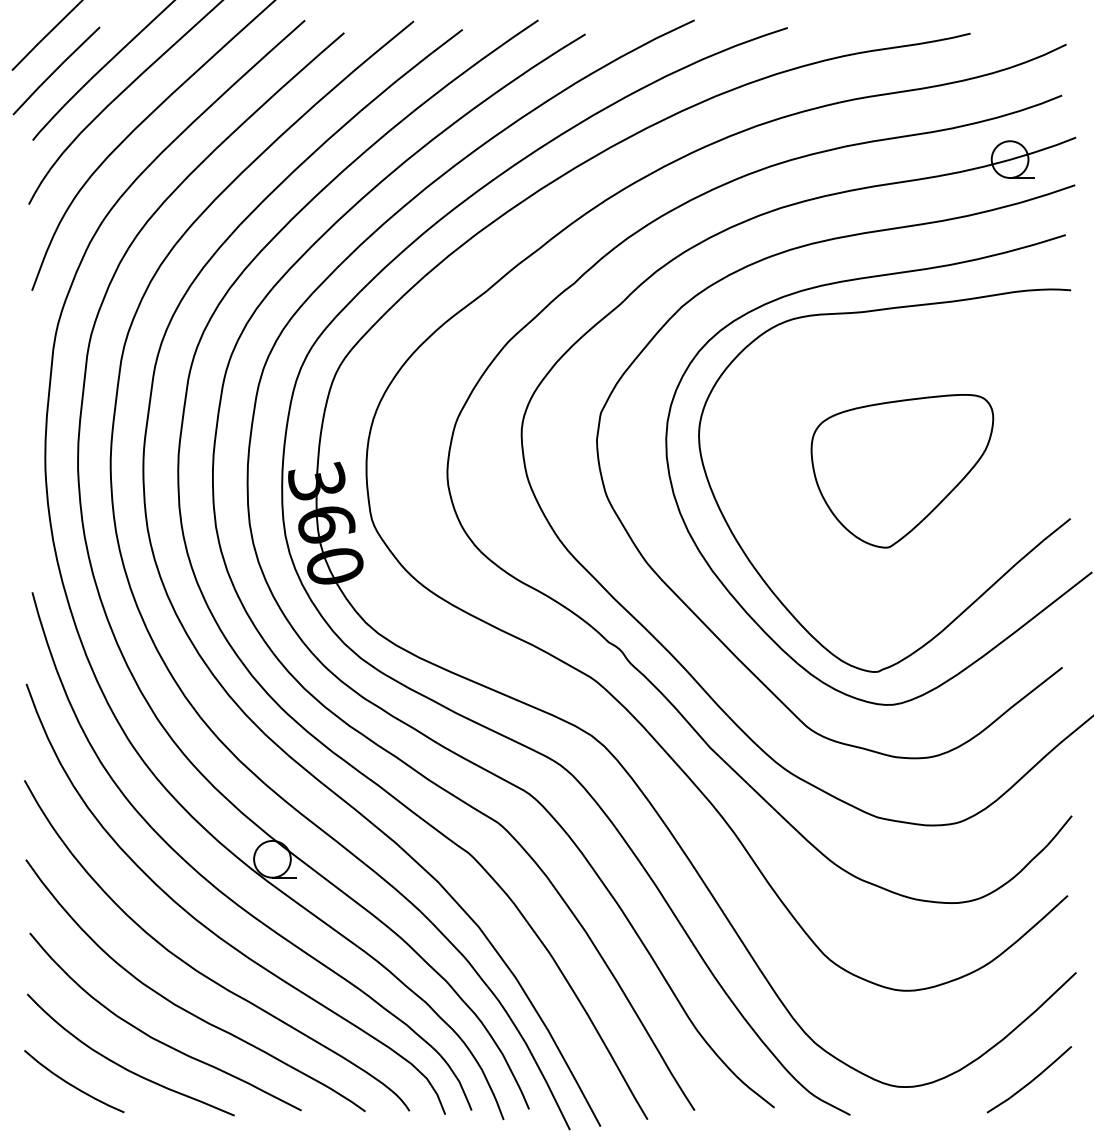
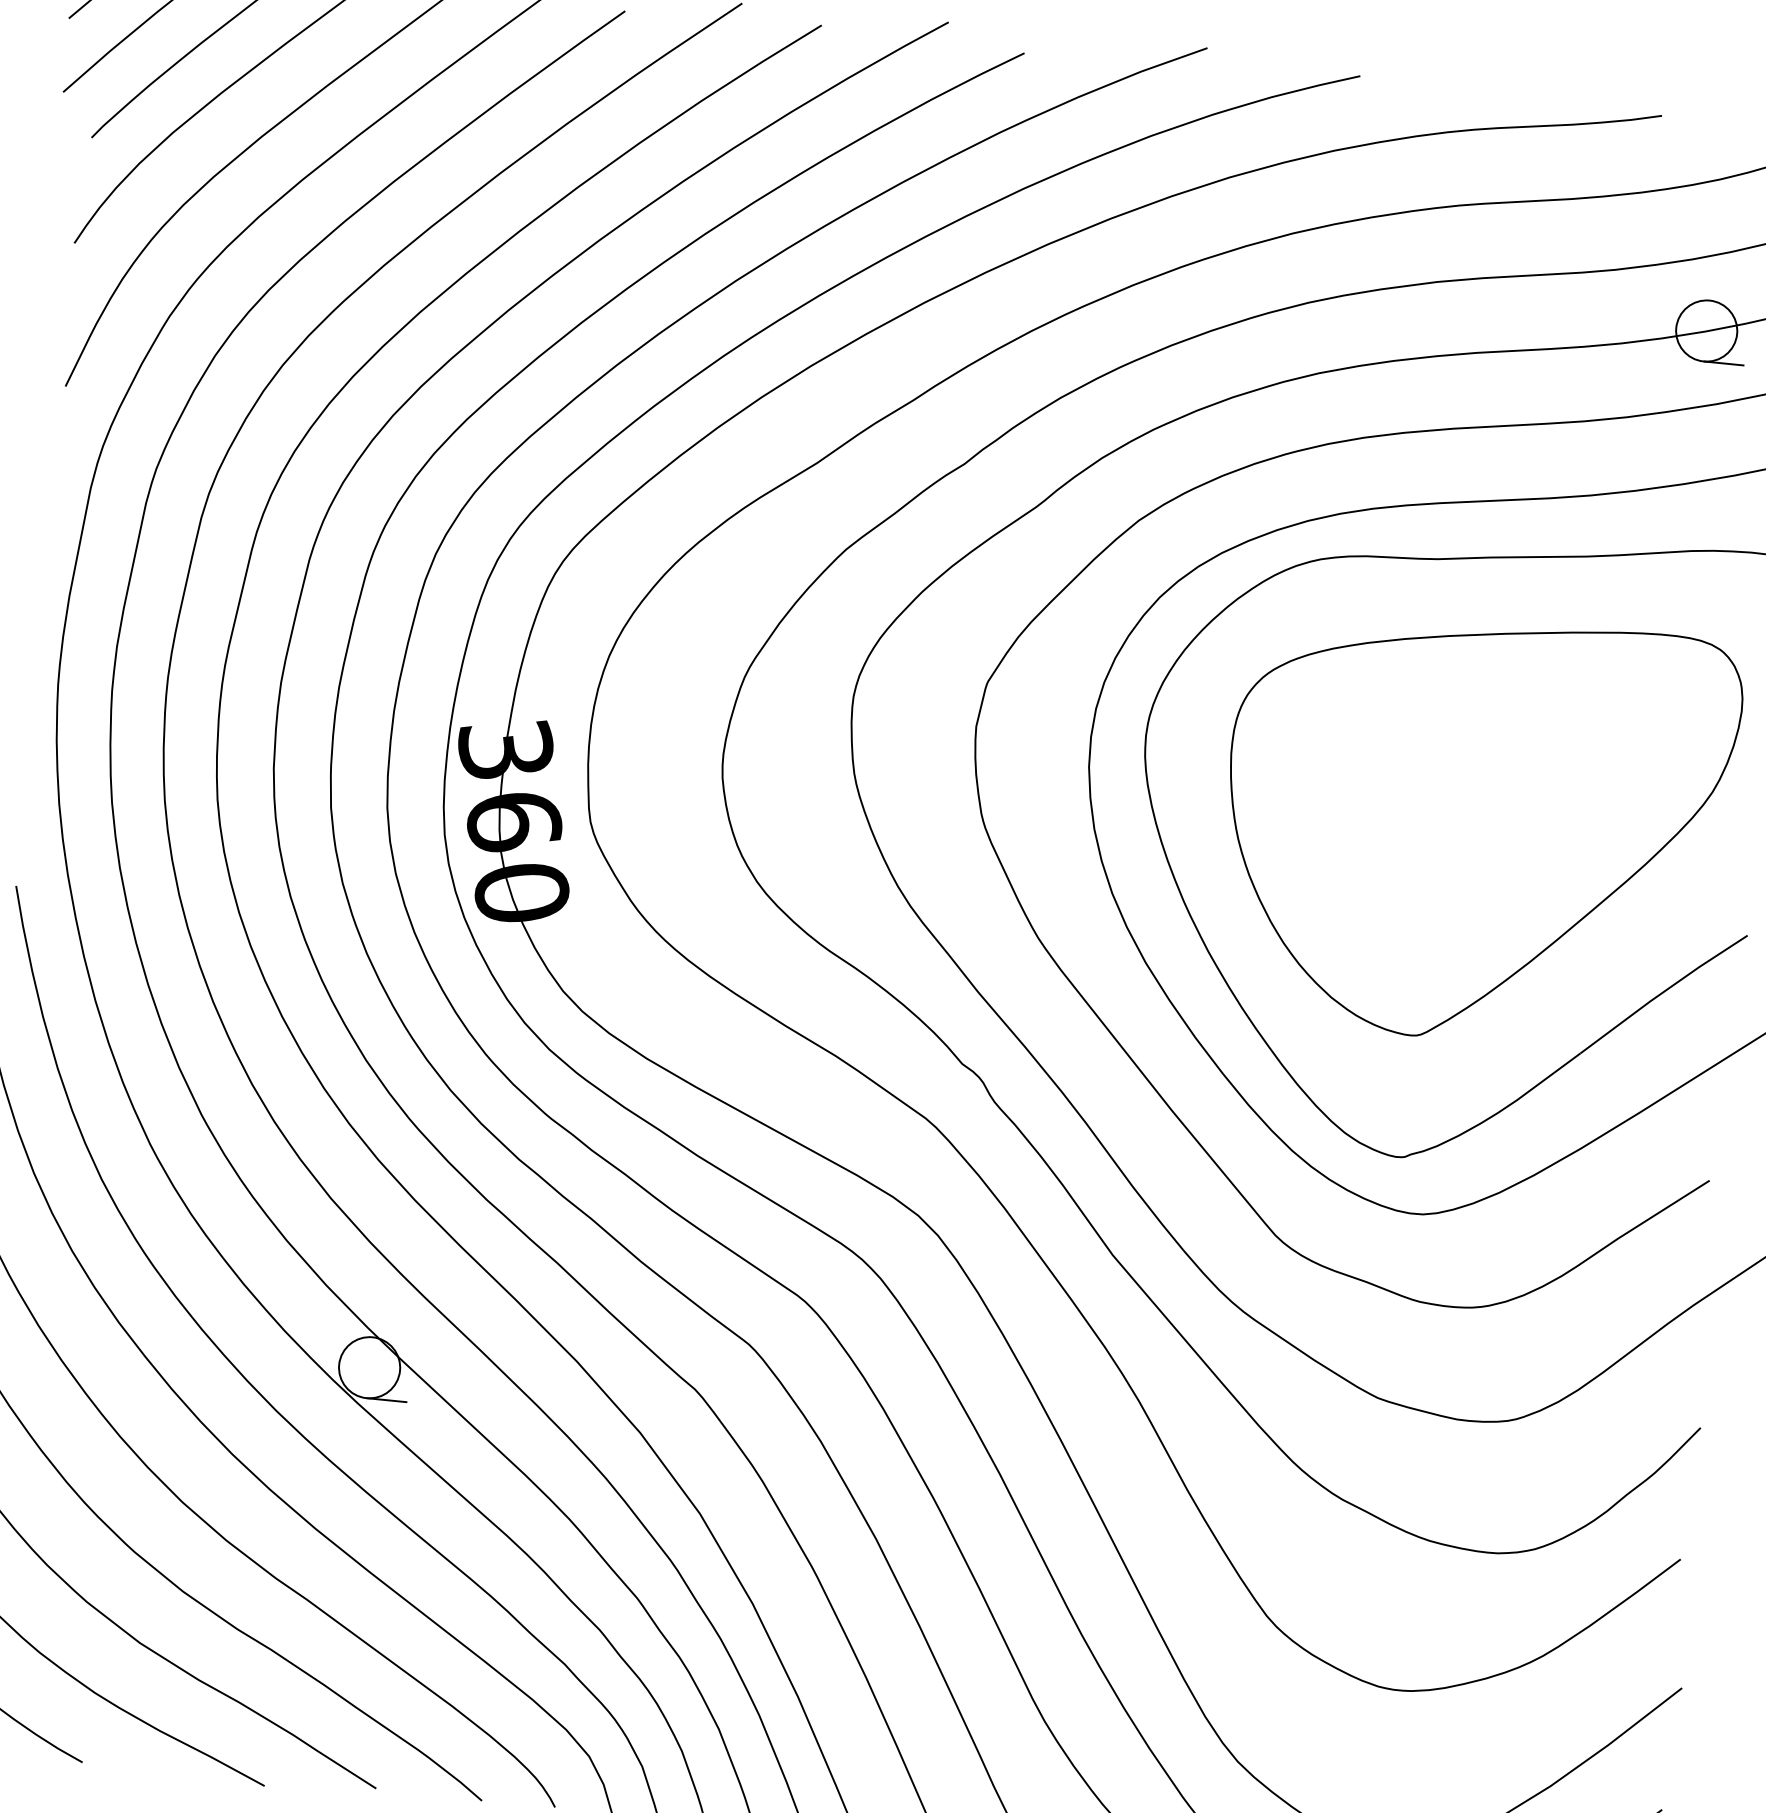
part: (902, 471) -> (1476, 829), size x1.67

